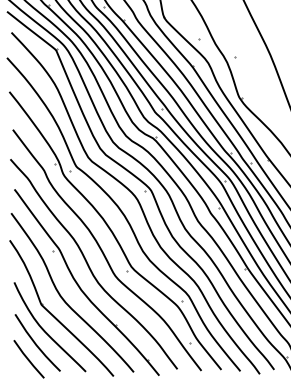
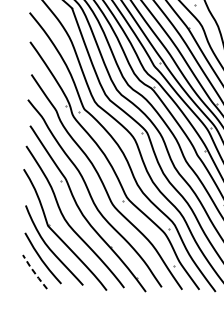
line: (28, 359) -> (34, 272), solid -> dashed

